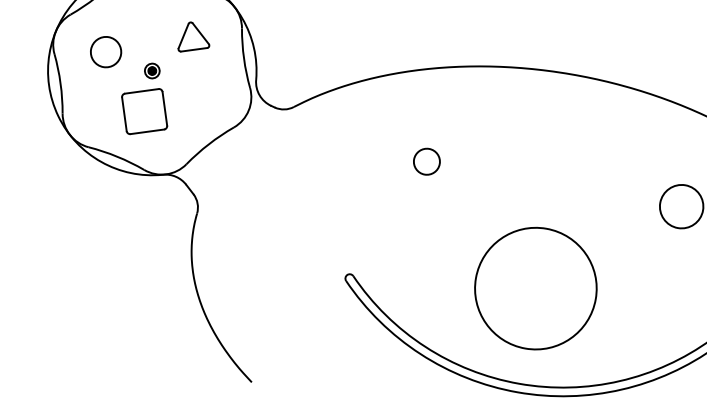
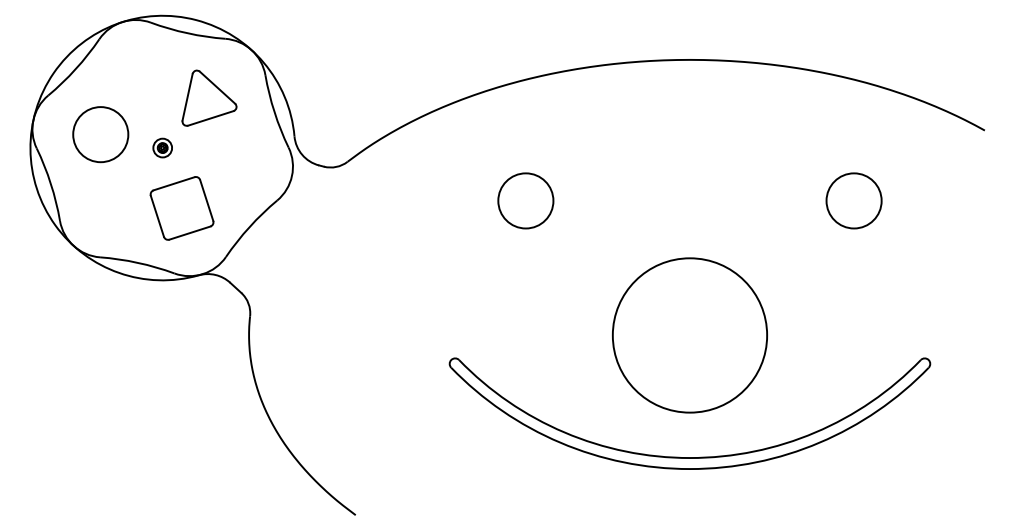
part: (195, 38) -> (209, 97), size x1.43
circle: (105, 51) -> (100, 134), size x1.43
part: (144, 111) -> (181, 208), moved
circle: (426, 161) -> (525, 200), size x1.67

